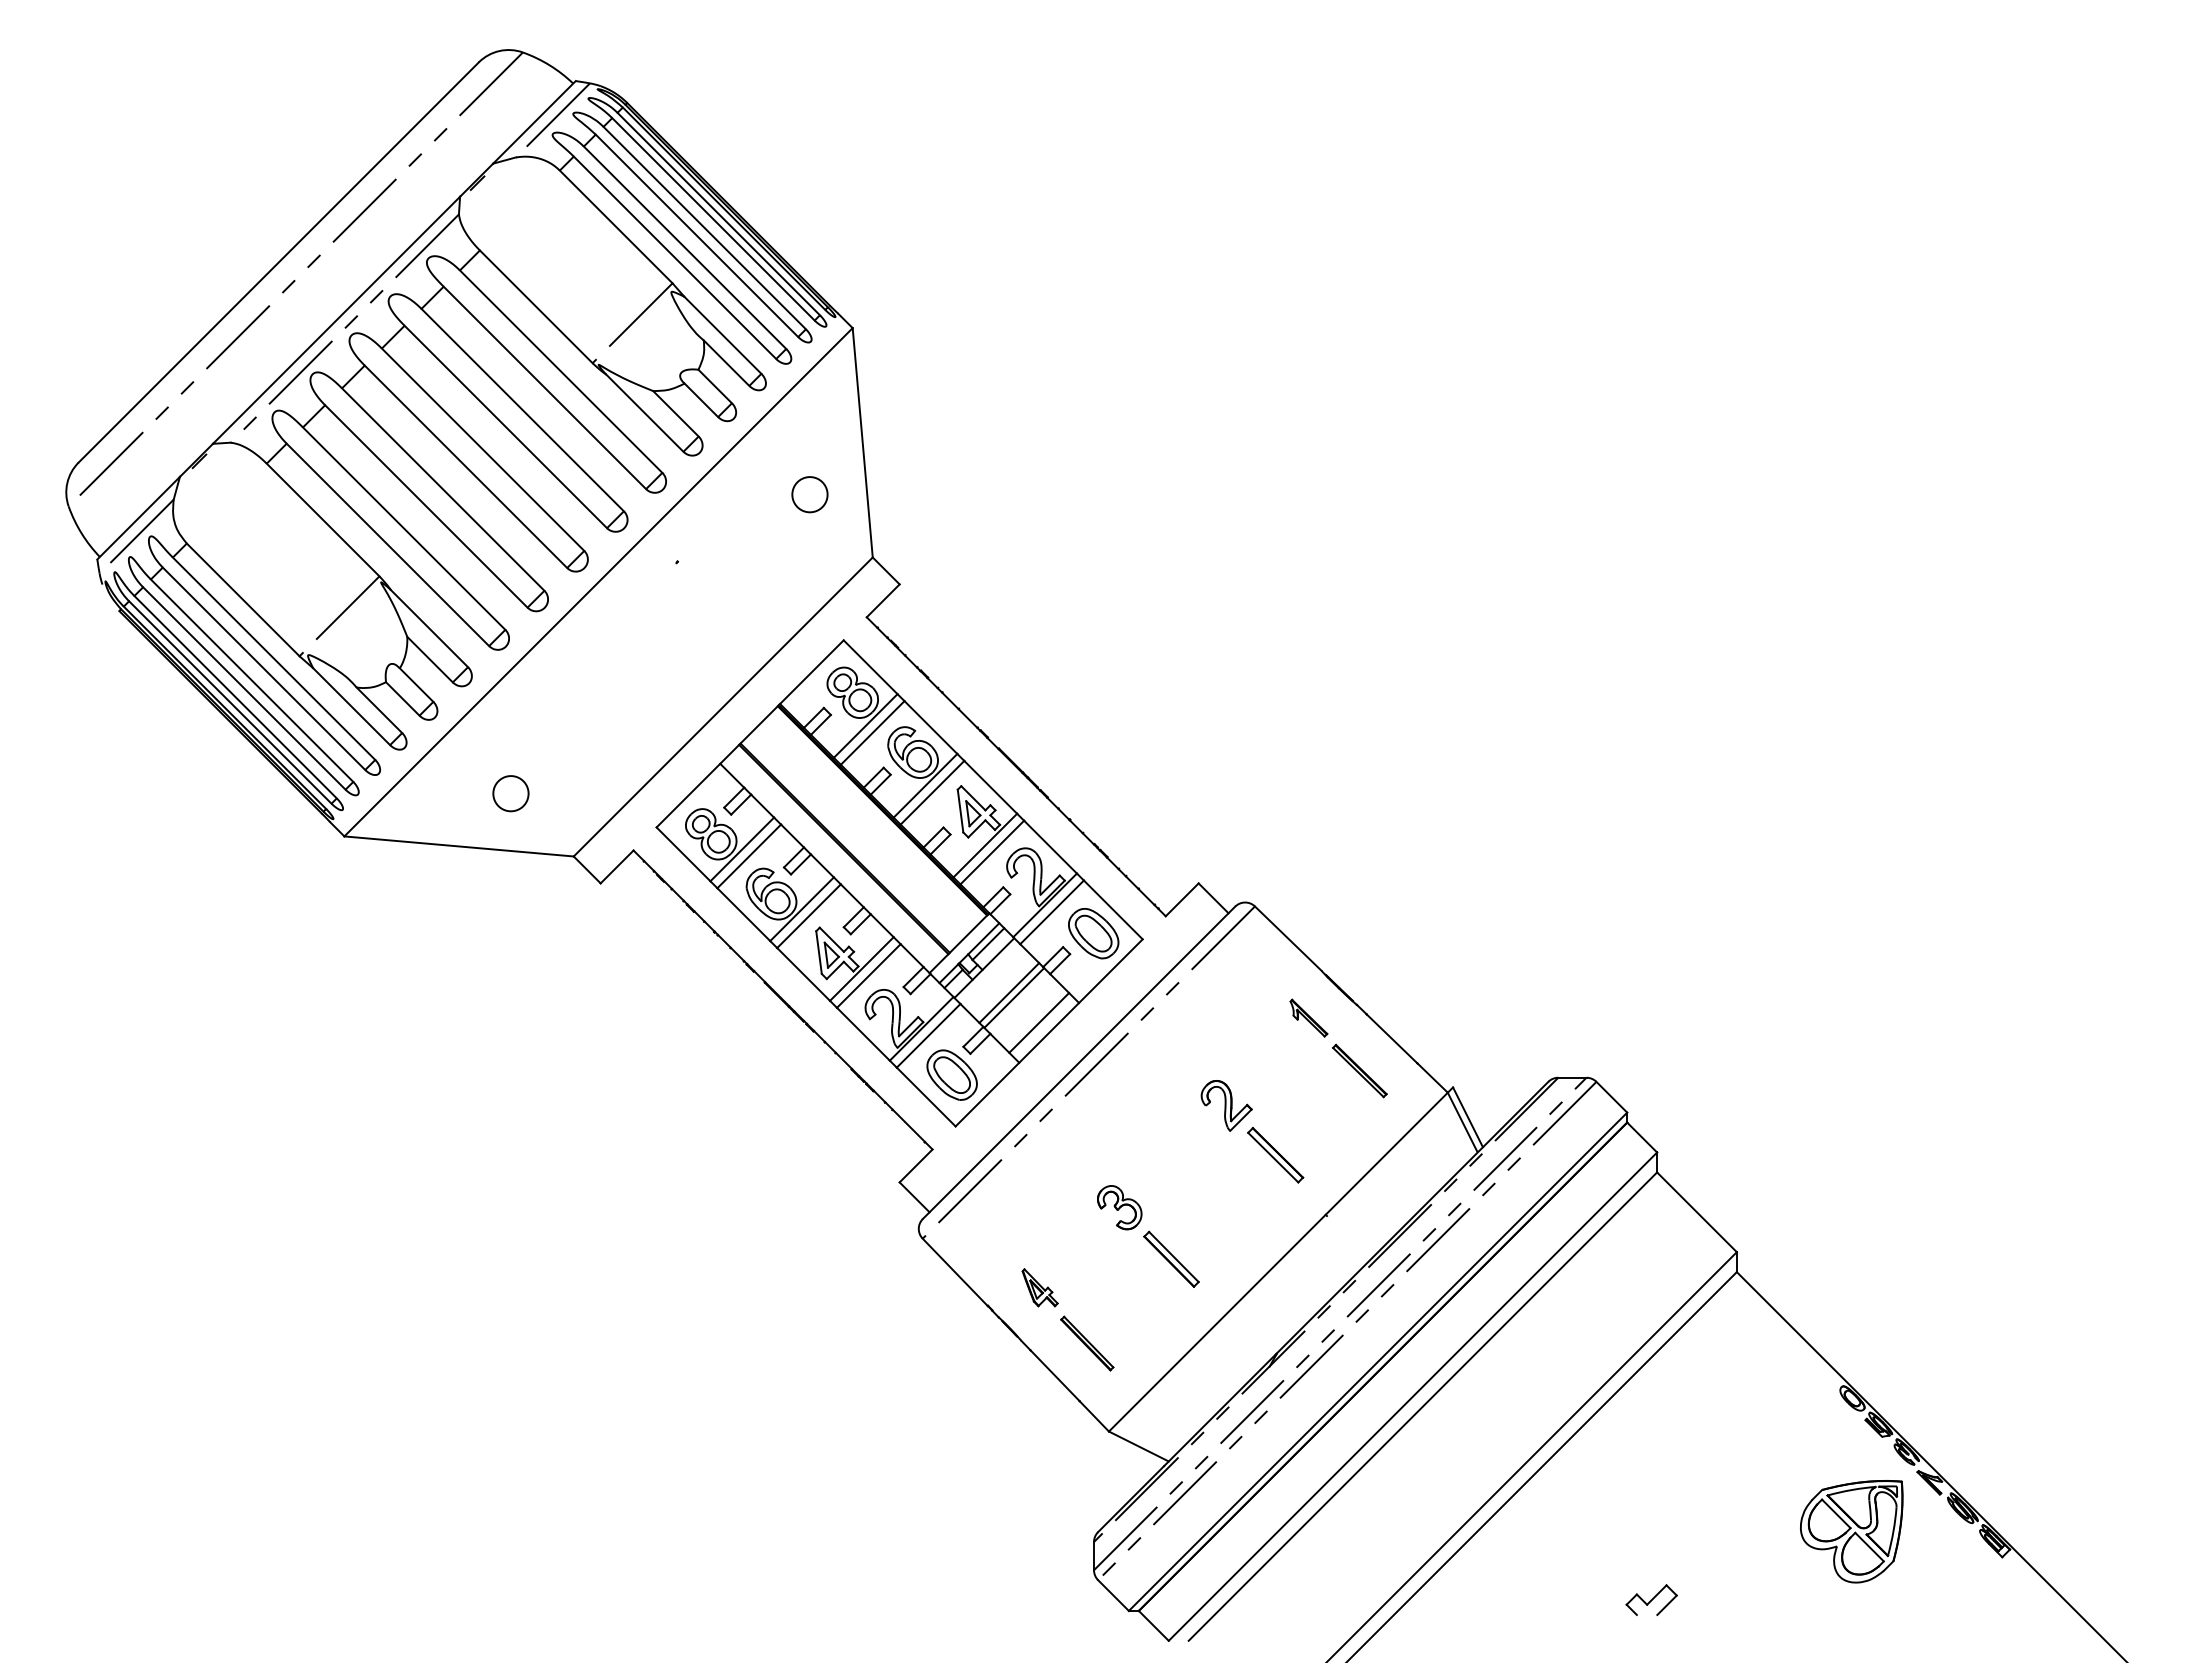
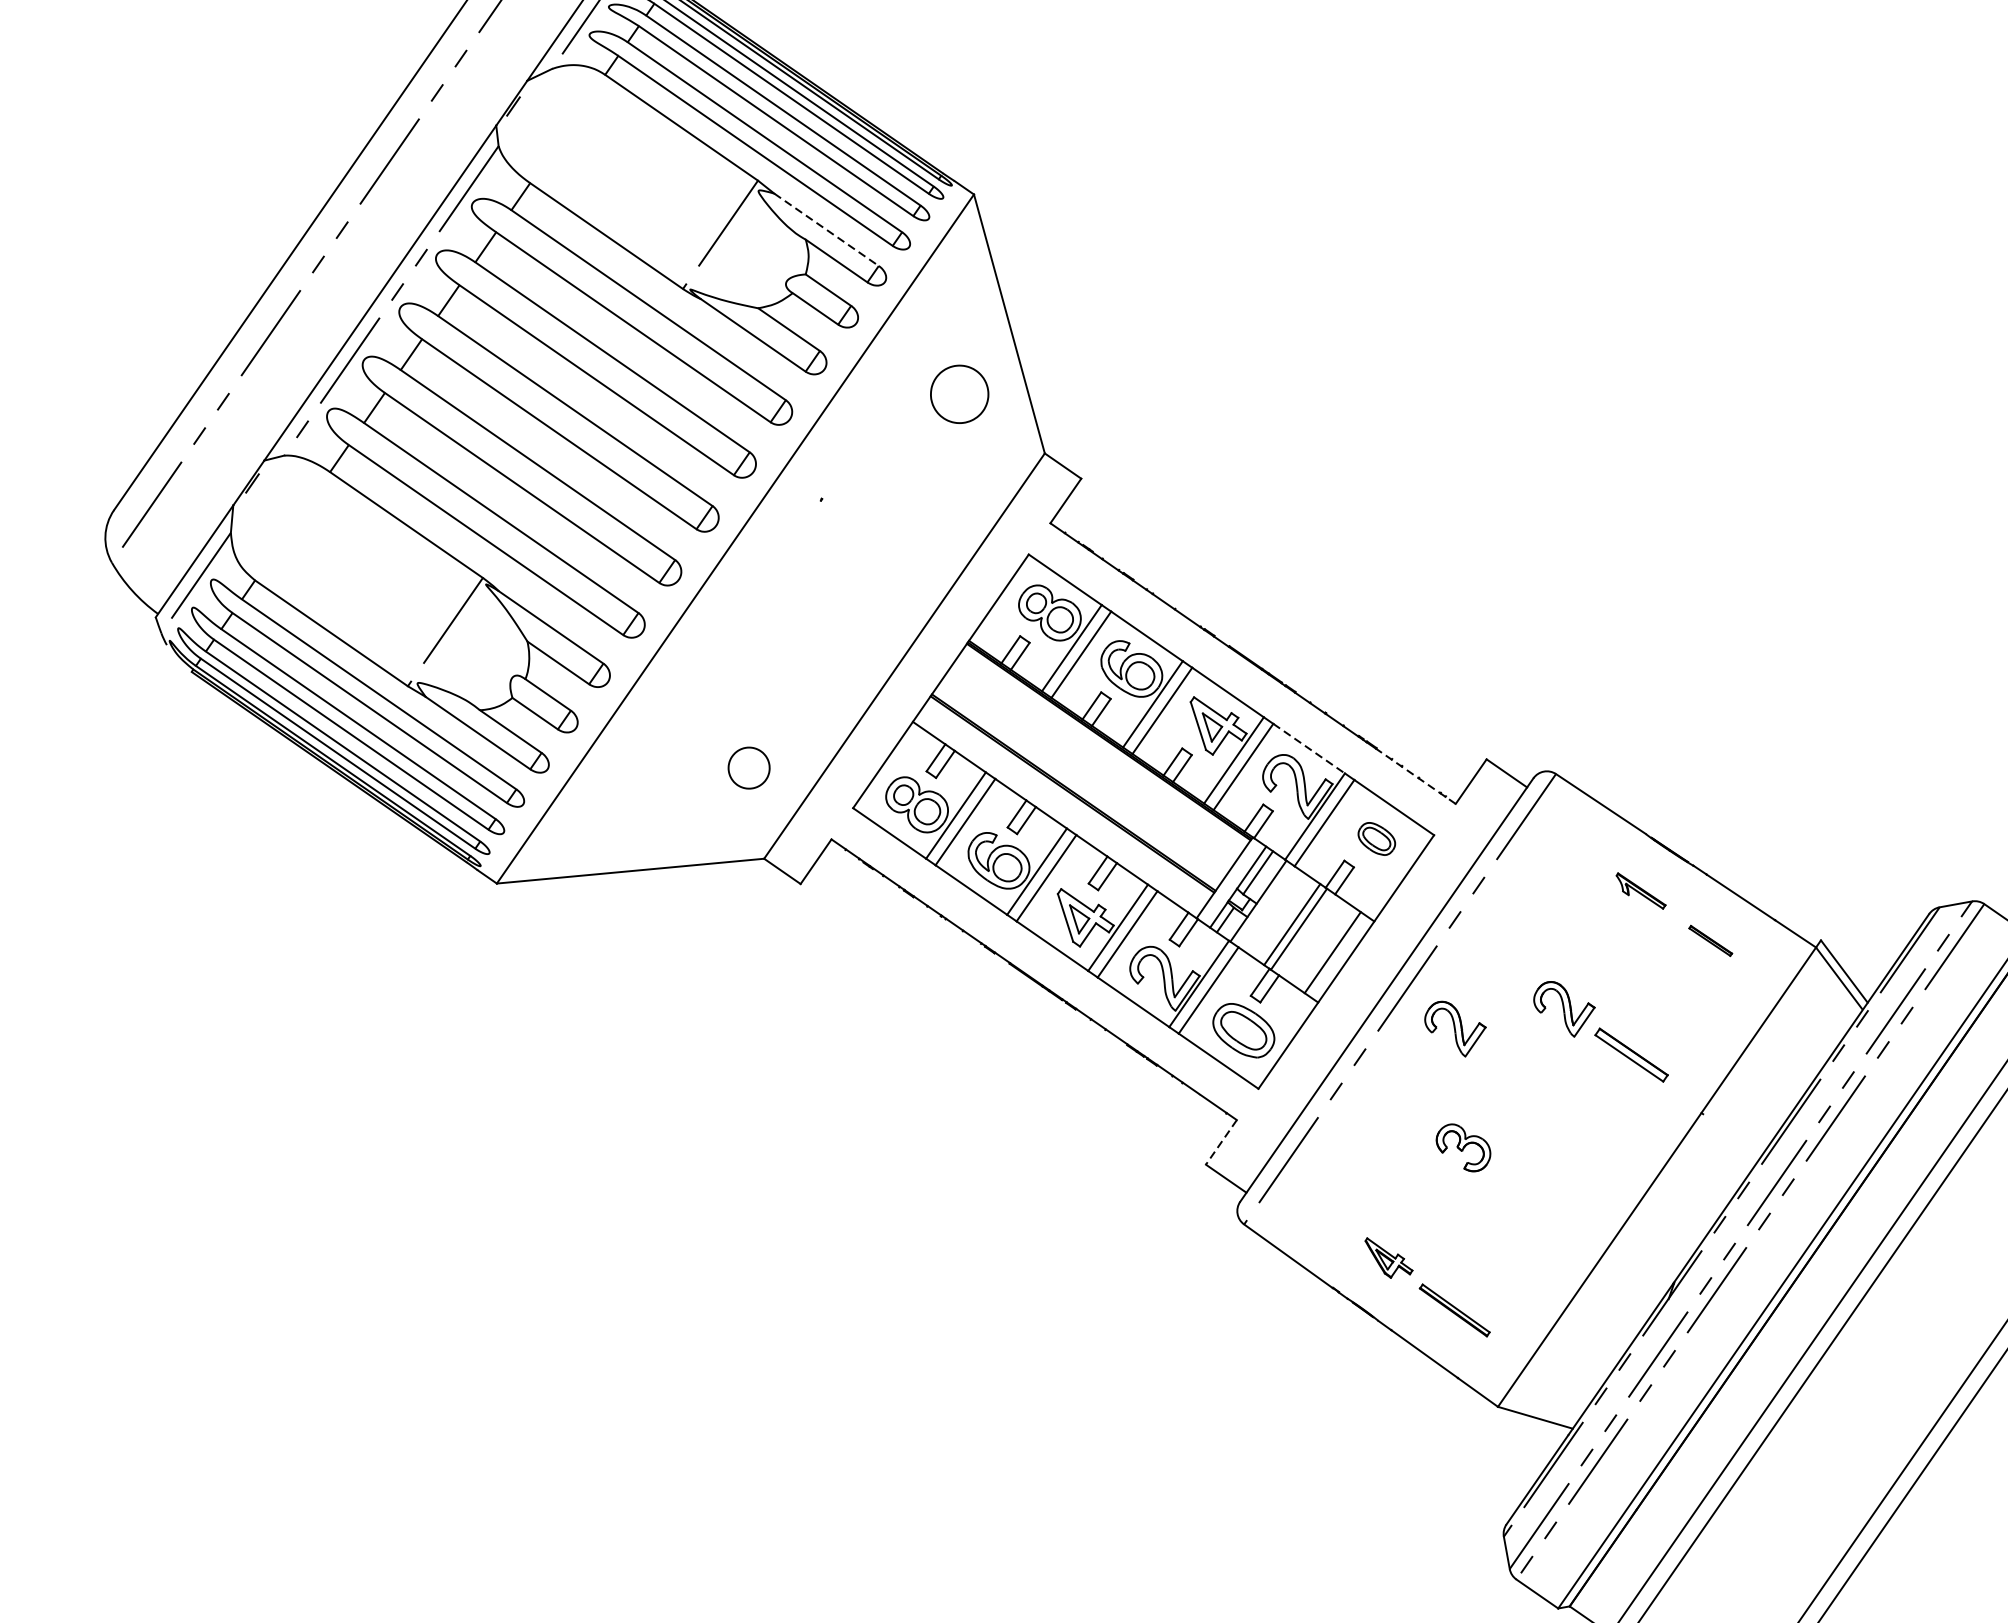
line: (722, 335) -> (826, 230), solid -> dashed
part: (809, 494) -> (959, 394), size x1.4
part: (510, 793) -> (748, 768), moved
line: (1050, 847) -> (1309, 749), solid -> dashed
line: (1136, 886) -> (1415, 775), solid -> dashed
part: (1093, 933) -> (1376, 838), size x0.6
part: (1359, 1070) -> (1710, 940), size x0.6
part: (1131, 1105) -> (1455, 1028), added
line: (915, 1166) -> (1220, 1143), solid -> dashed
part: (1171, 1258) -> (1533, 1195), removed

